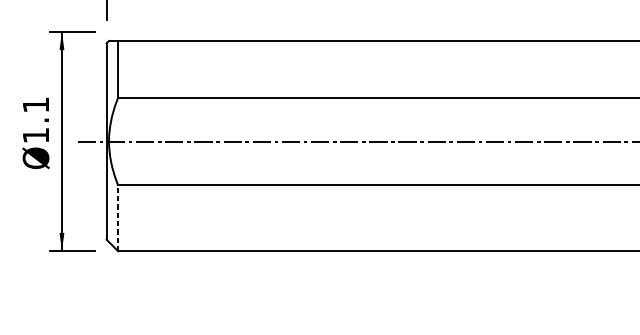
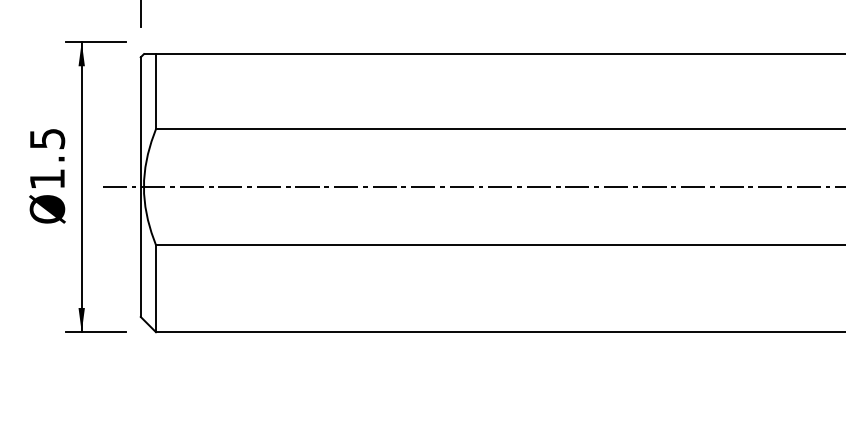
text: (36, 105) -> (47, 139), Ø1.1 -> Ø1.5
line: (118, 218) -> (156, 288), dashed -> solid

